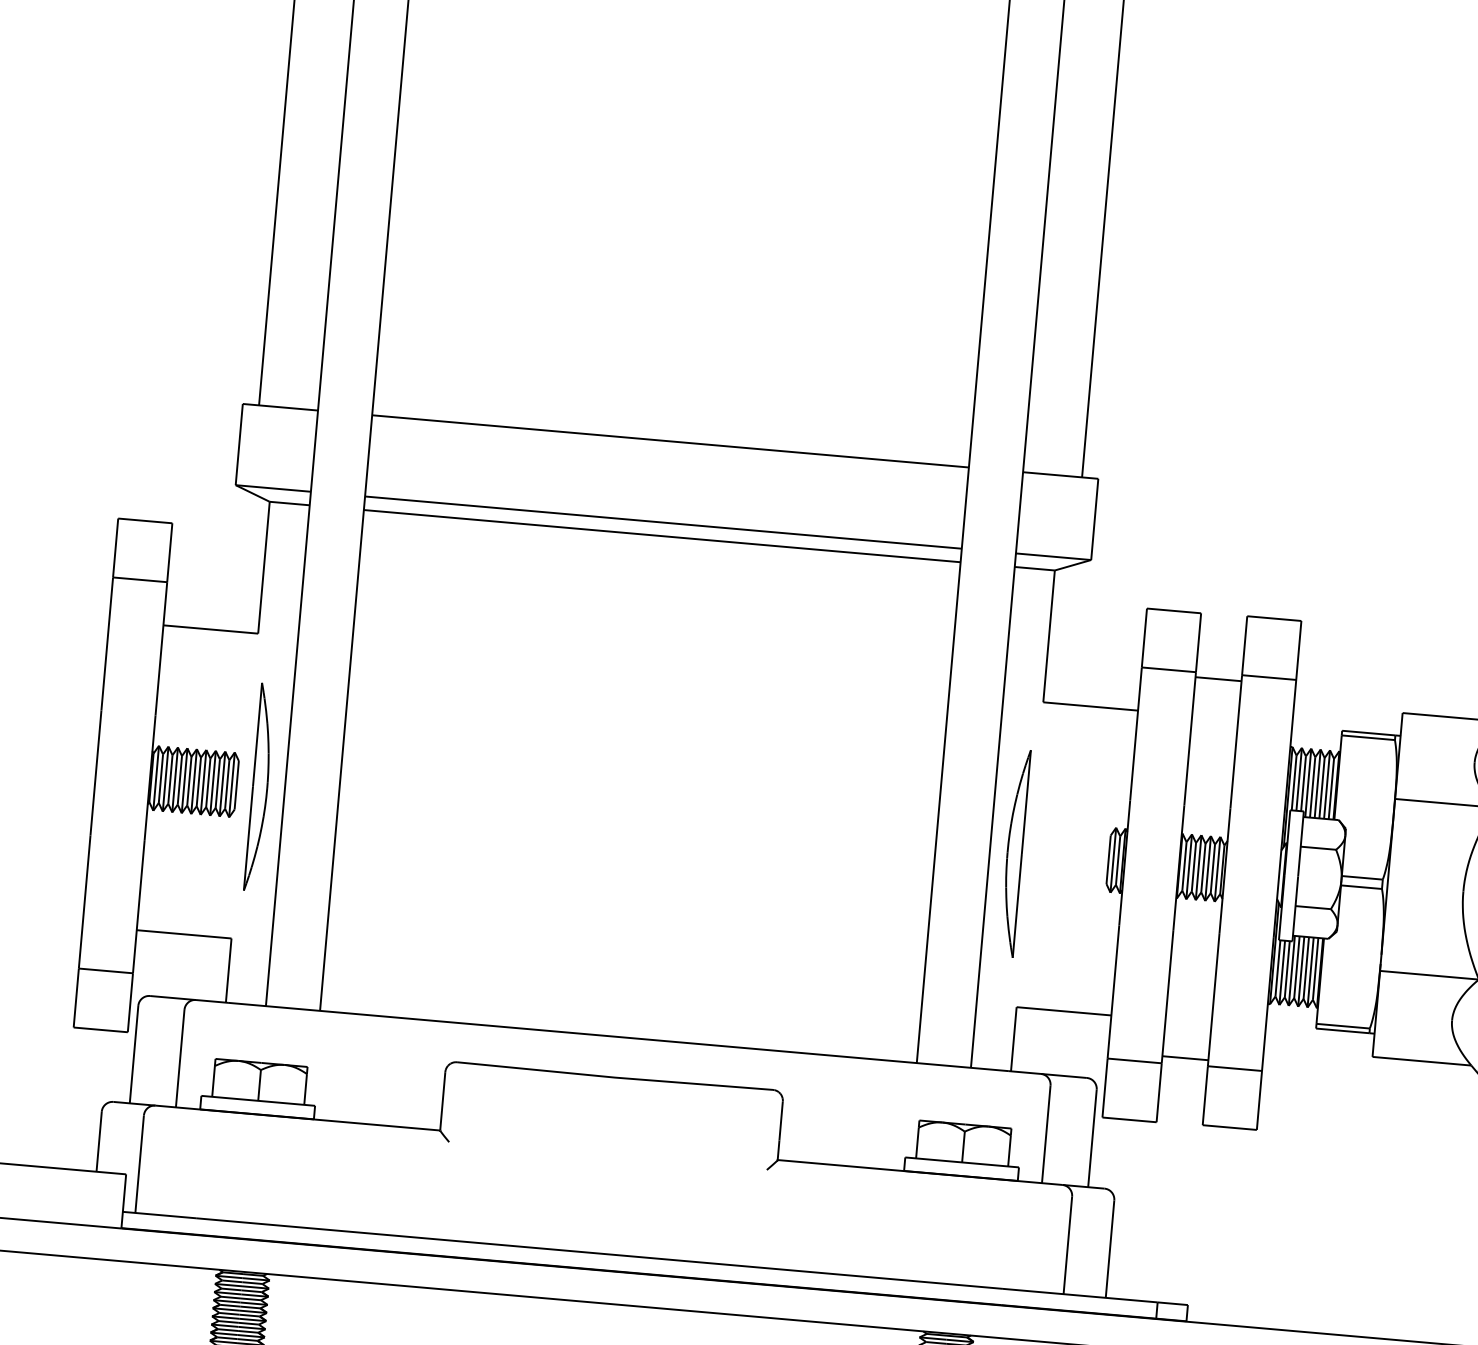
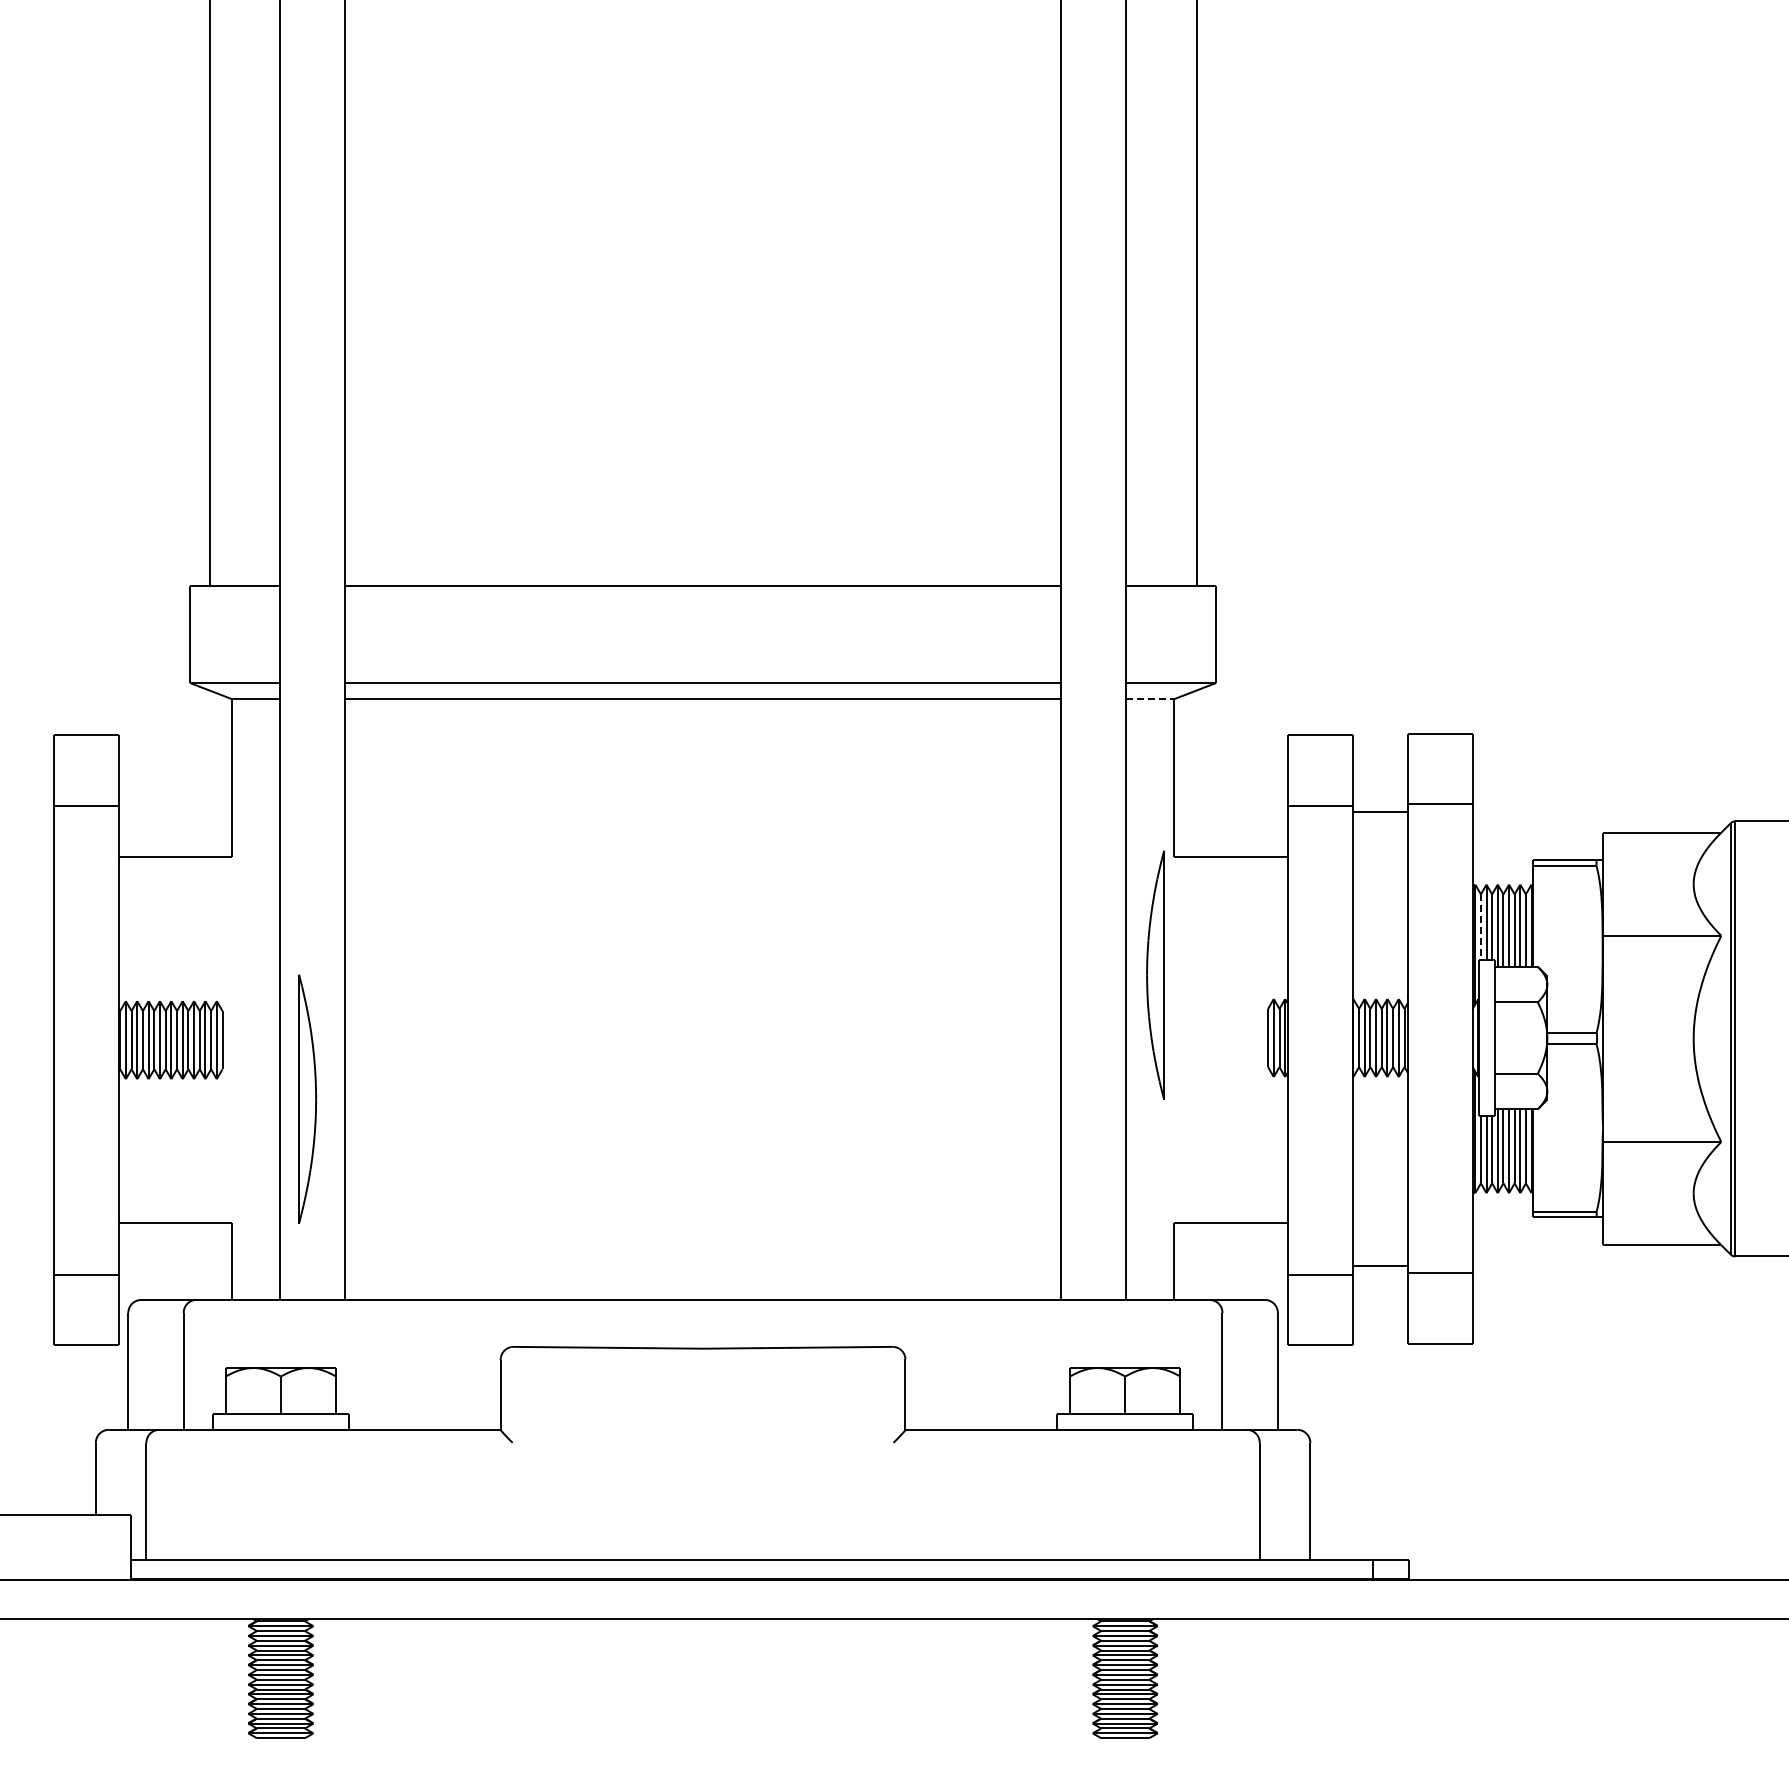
line: (1035, 568) -> (1150, 699), solid -> dashed
line: (1293, 783) -> (1480, 927), solid -> dashed
part: (260, 786) -> (307, 1098), moved
part: (1014, 852) -> (1155, 974), moved

